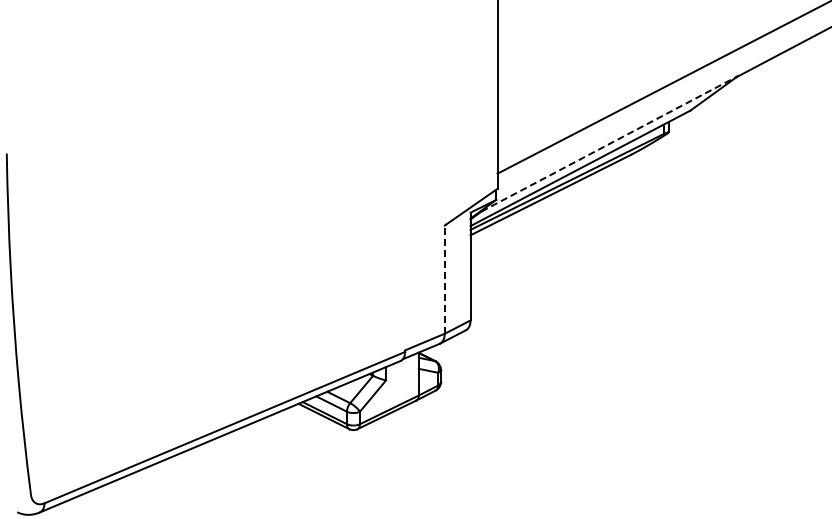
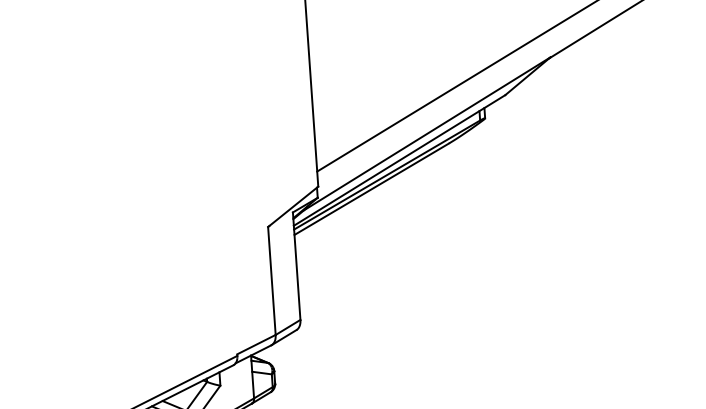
line: (610, 143) -> (427, 133), dashed -> solid
line: (444, 279) -> (271, 280), dashed -> solid

